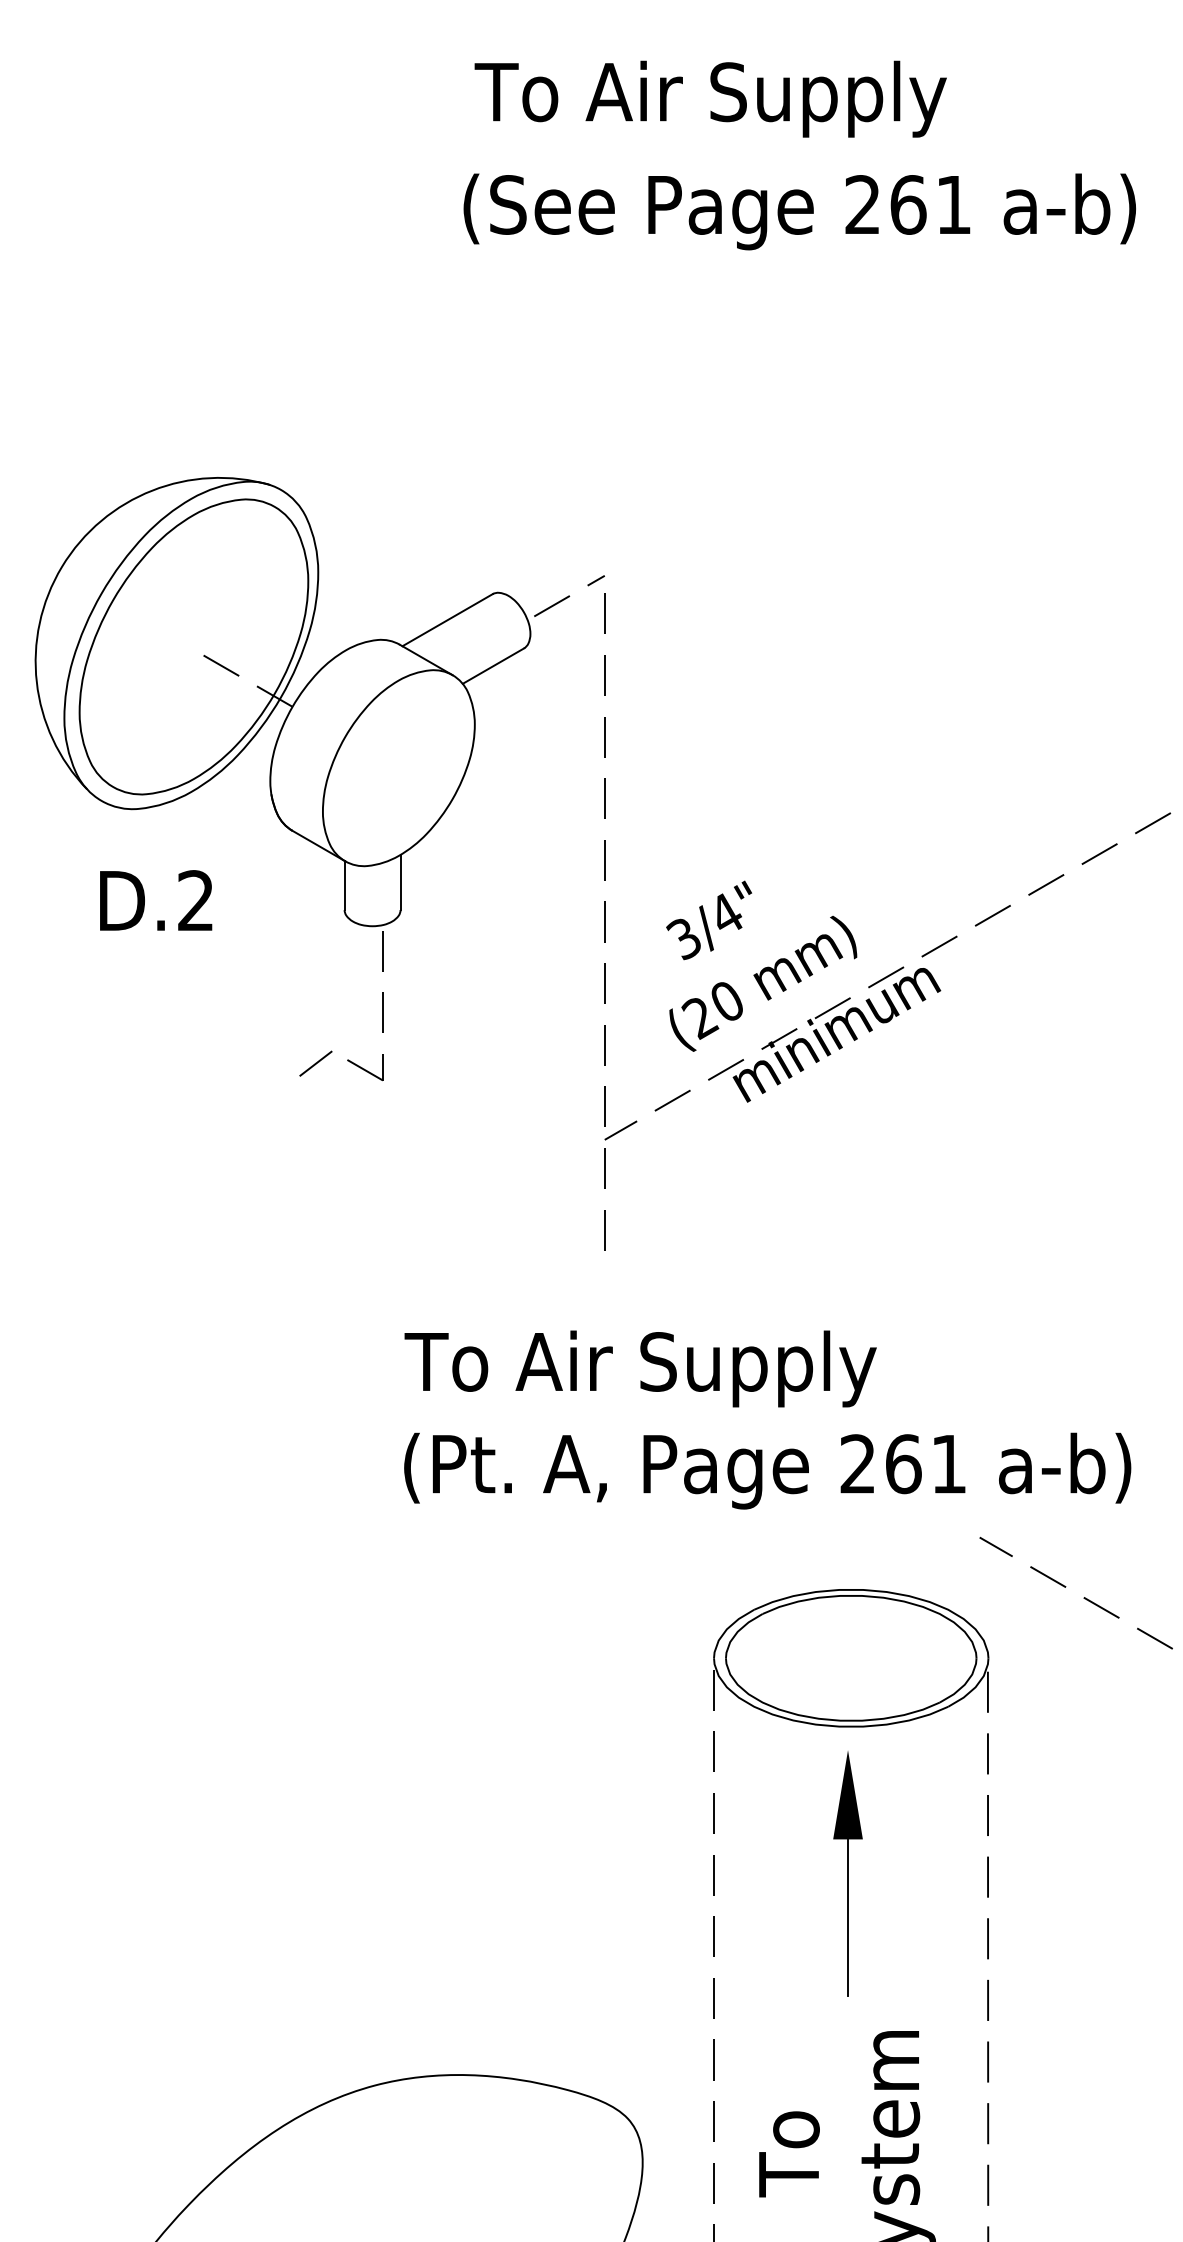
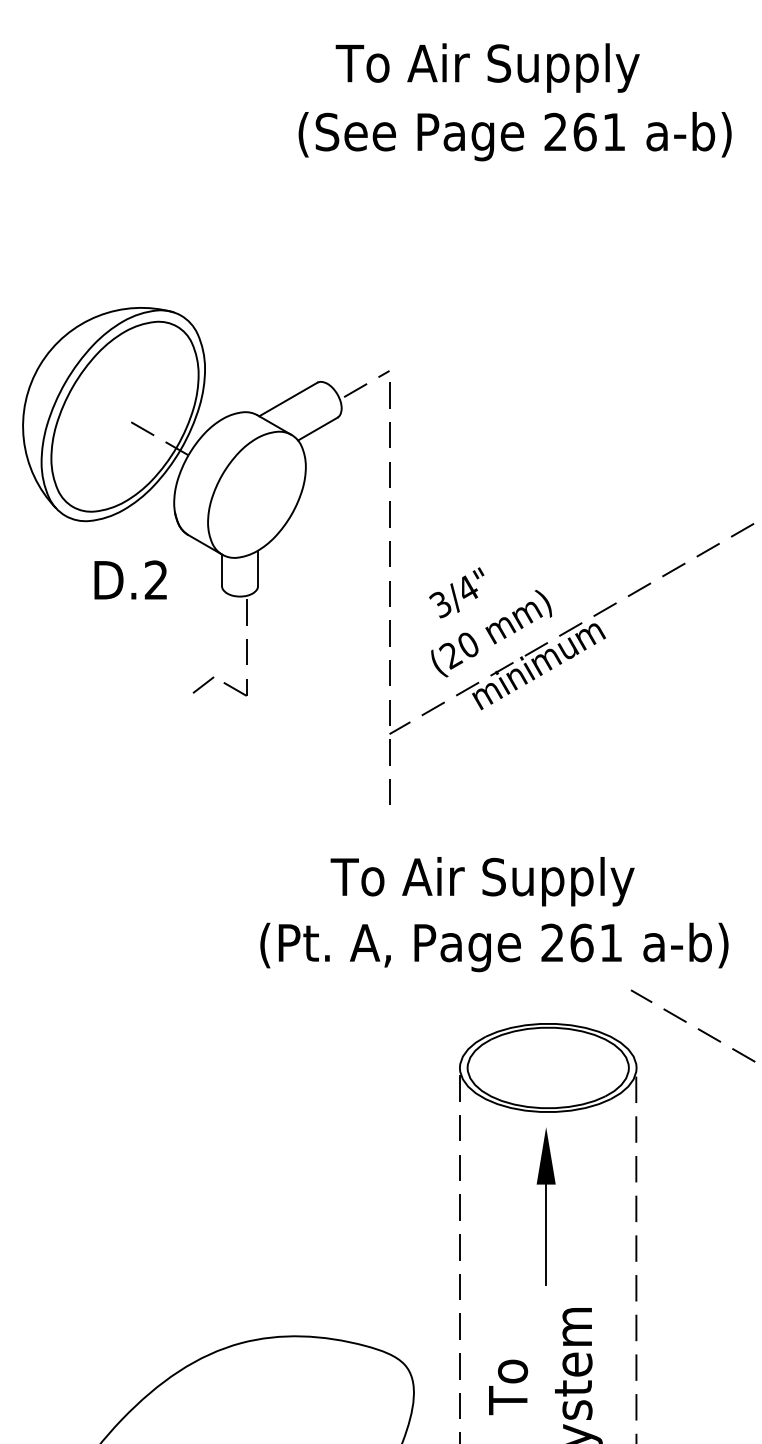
text: (710, 98) -> (487, 67), moved
text: (155, 899) -> (130, 579), moved
text: (640, 1368) -> (482, 881), moved

